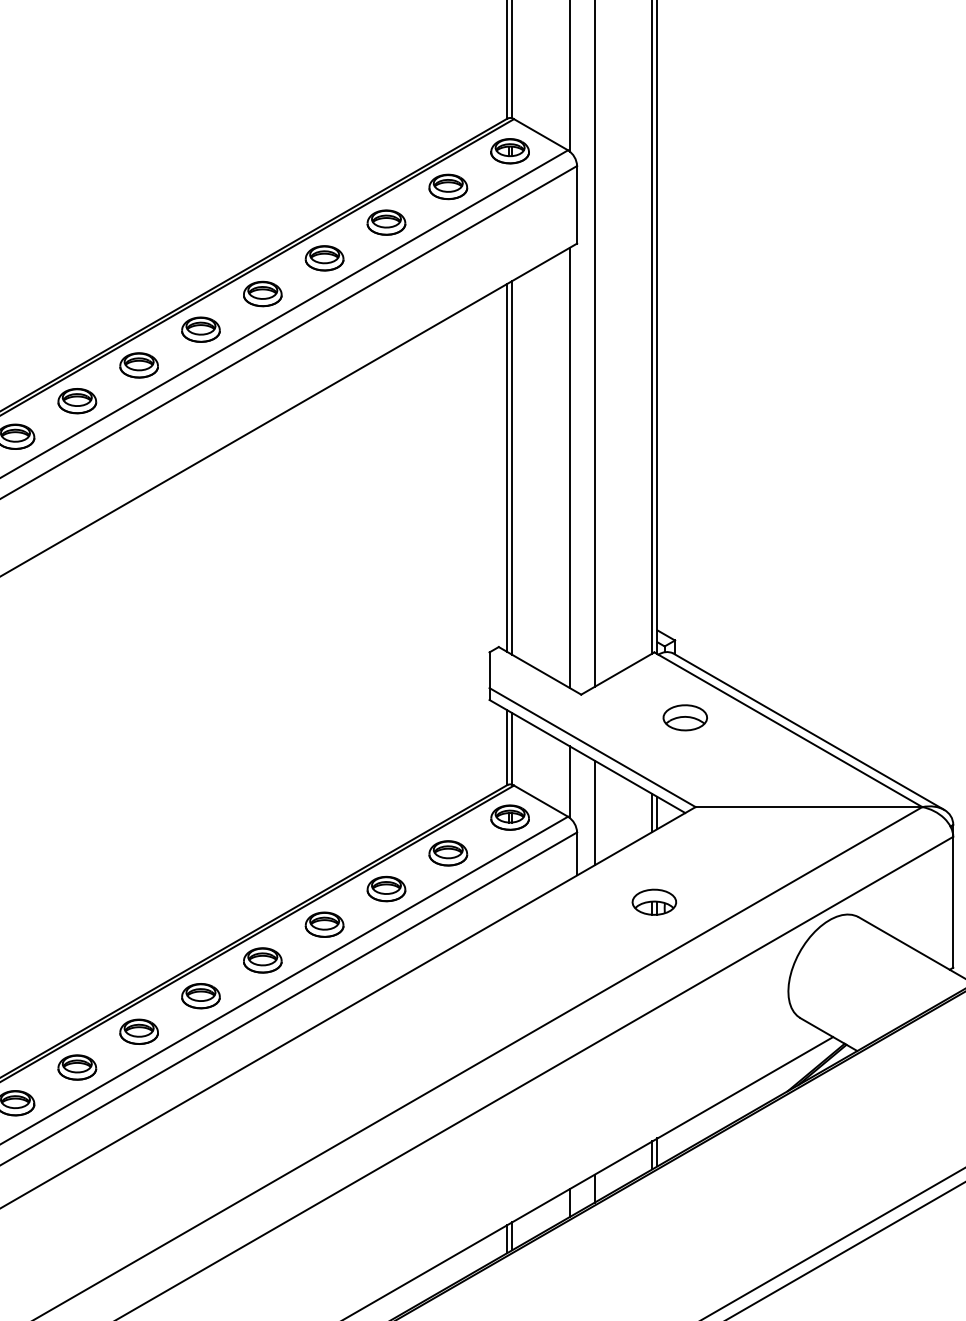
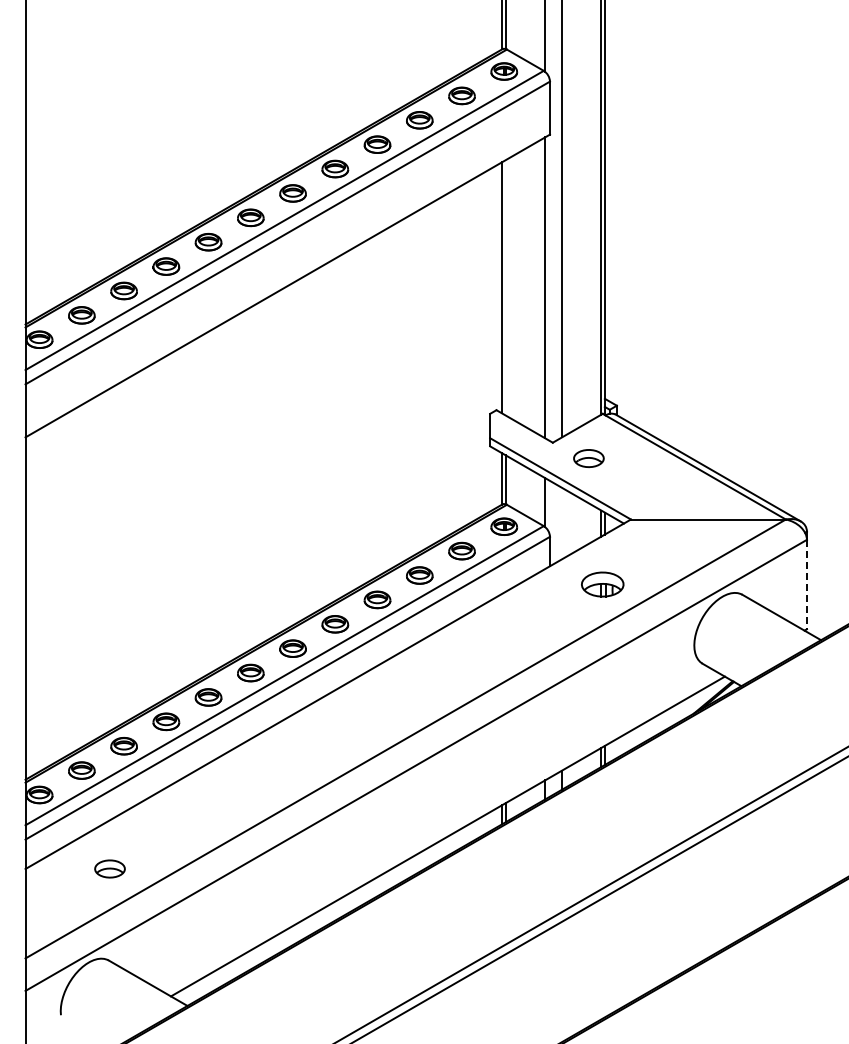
line: (511, 467) -> (505, 287), removed
part: (684, 717) -> (588, 458), moved
line: (593, 812) -> (561, 523), removed
part: (653, 902) -> (602, 584), size x1.4
line: (952, 902) -> (806, 584), solid -> dashed

